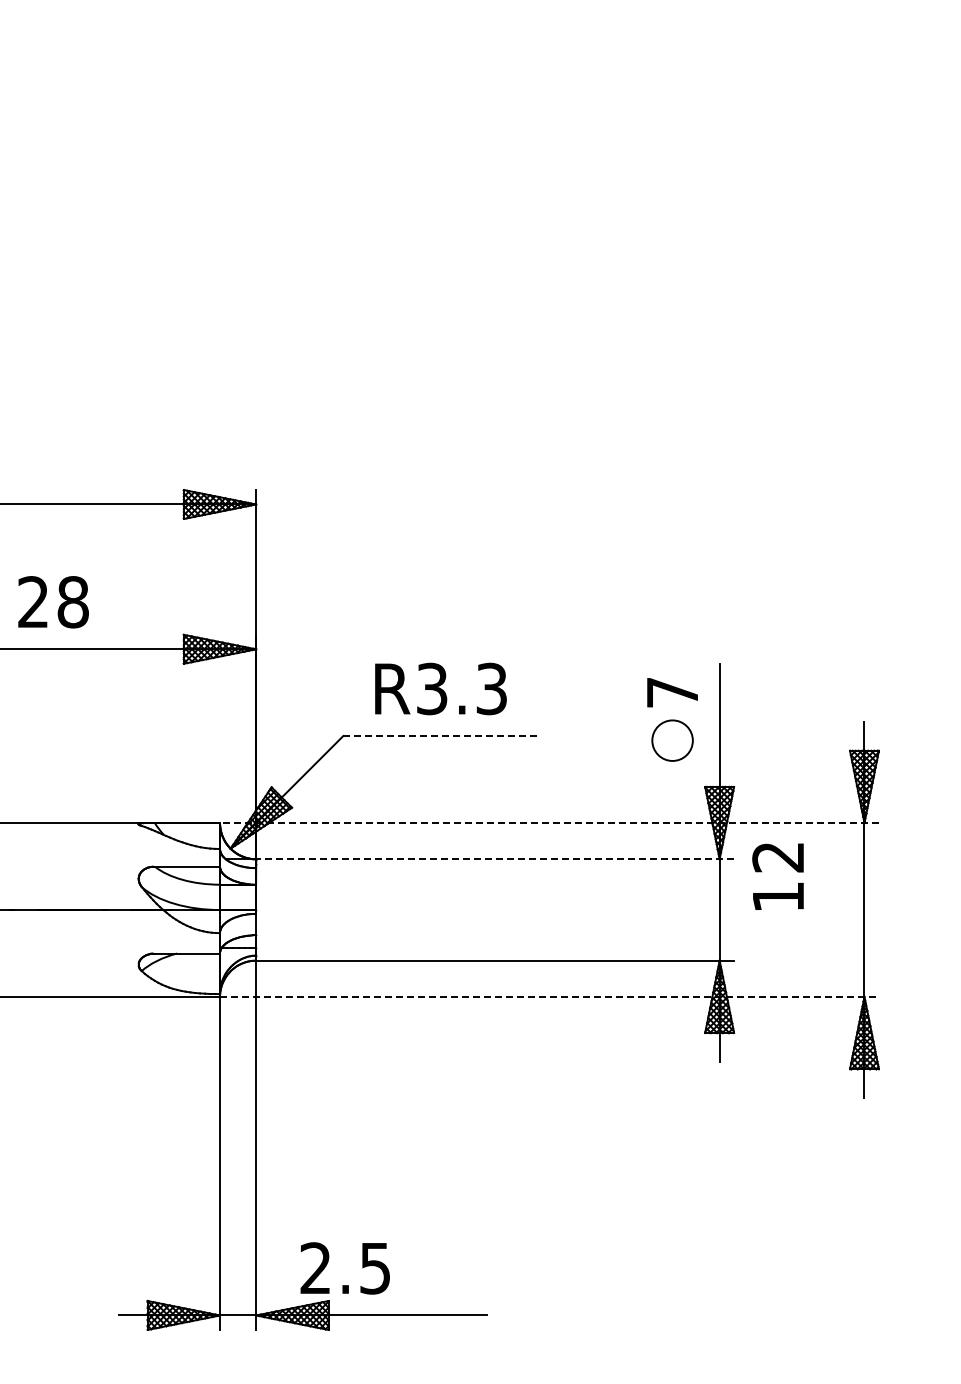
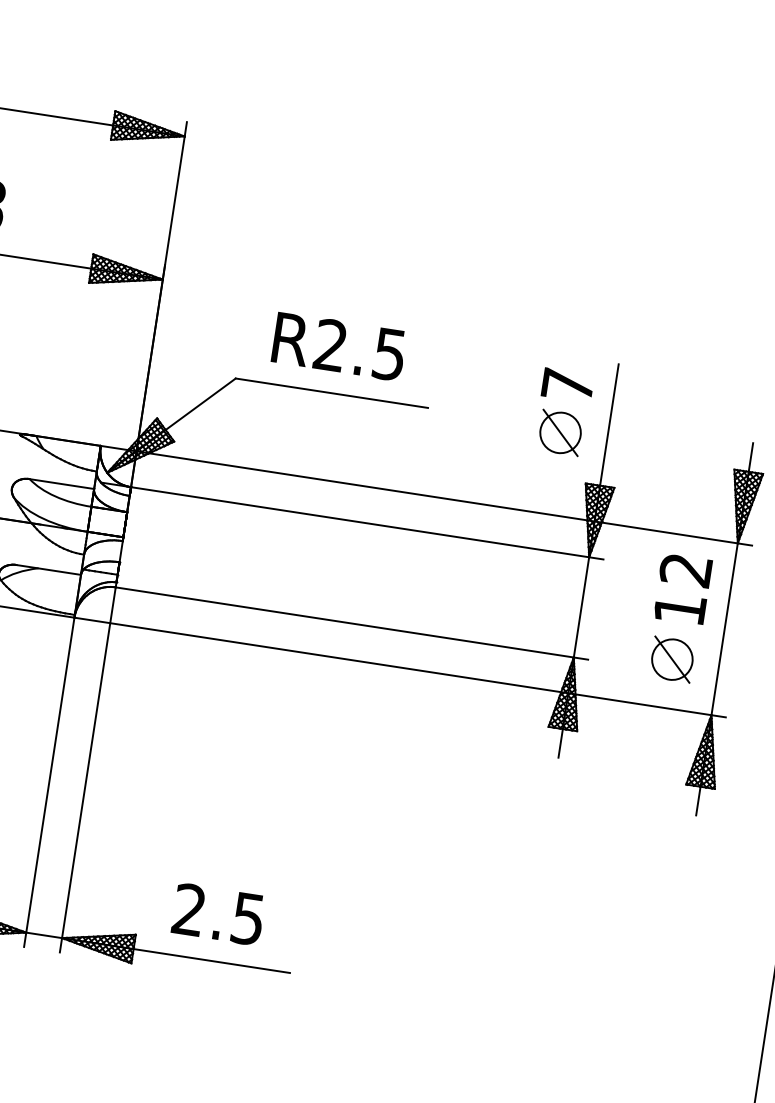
text: (461, 688) -> (359, 349), R3.3 -> R2.5
line: (441, 736) -> (332, 393), dashed -> solid
line: (672, 740) -> (560, 432), added
line: (549, 823) -> (426, 496), dashed -> solid
line: (495, 859) -> (367, 523), dashed -> solid
text: (777, 876) -> (682, 588), moved
part: (817, 947) -> (672, 659), added
line: (550, 996) -> (401, 667), dashed -> solid
text: (344, 1268) -> (217, 914), moved

